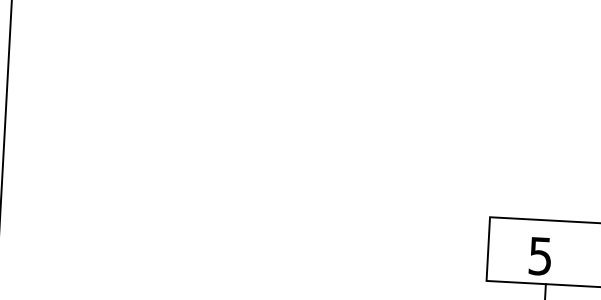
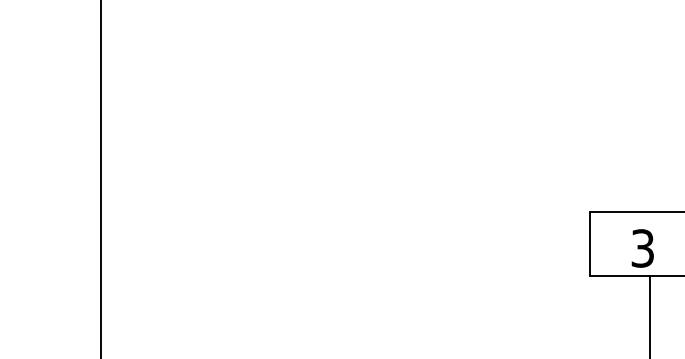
text: (540, 256) -> (642, 248), 5 -> 3

